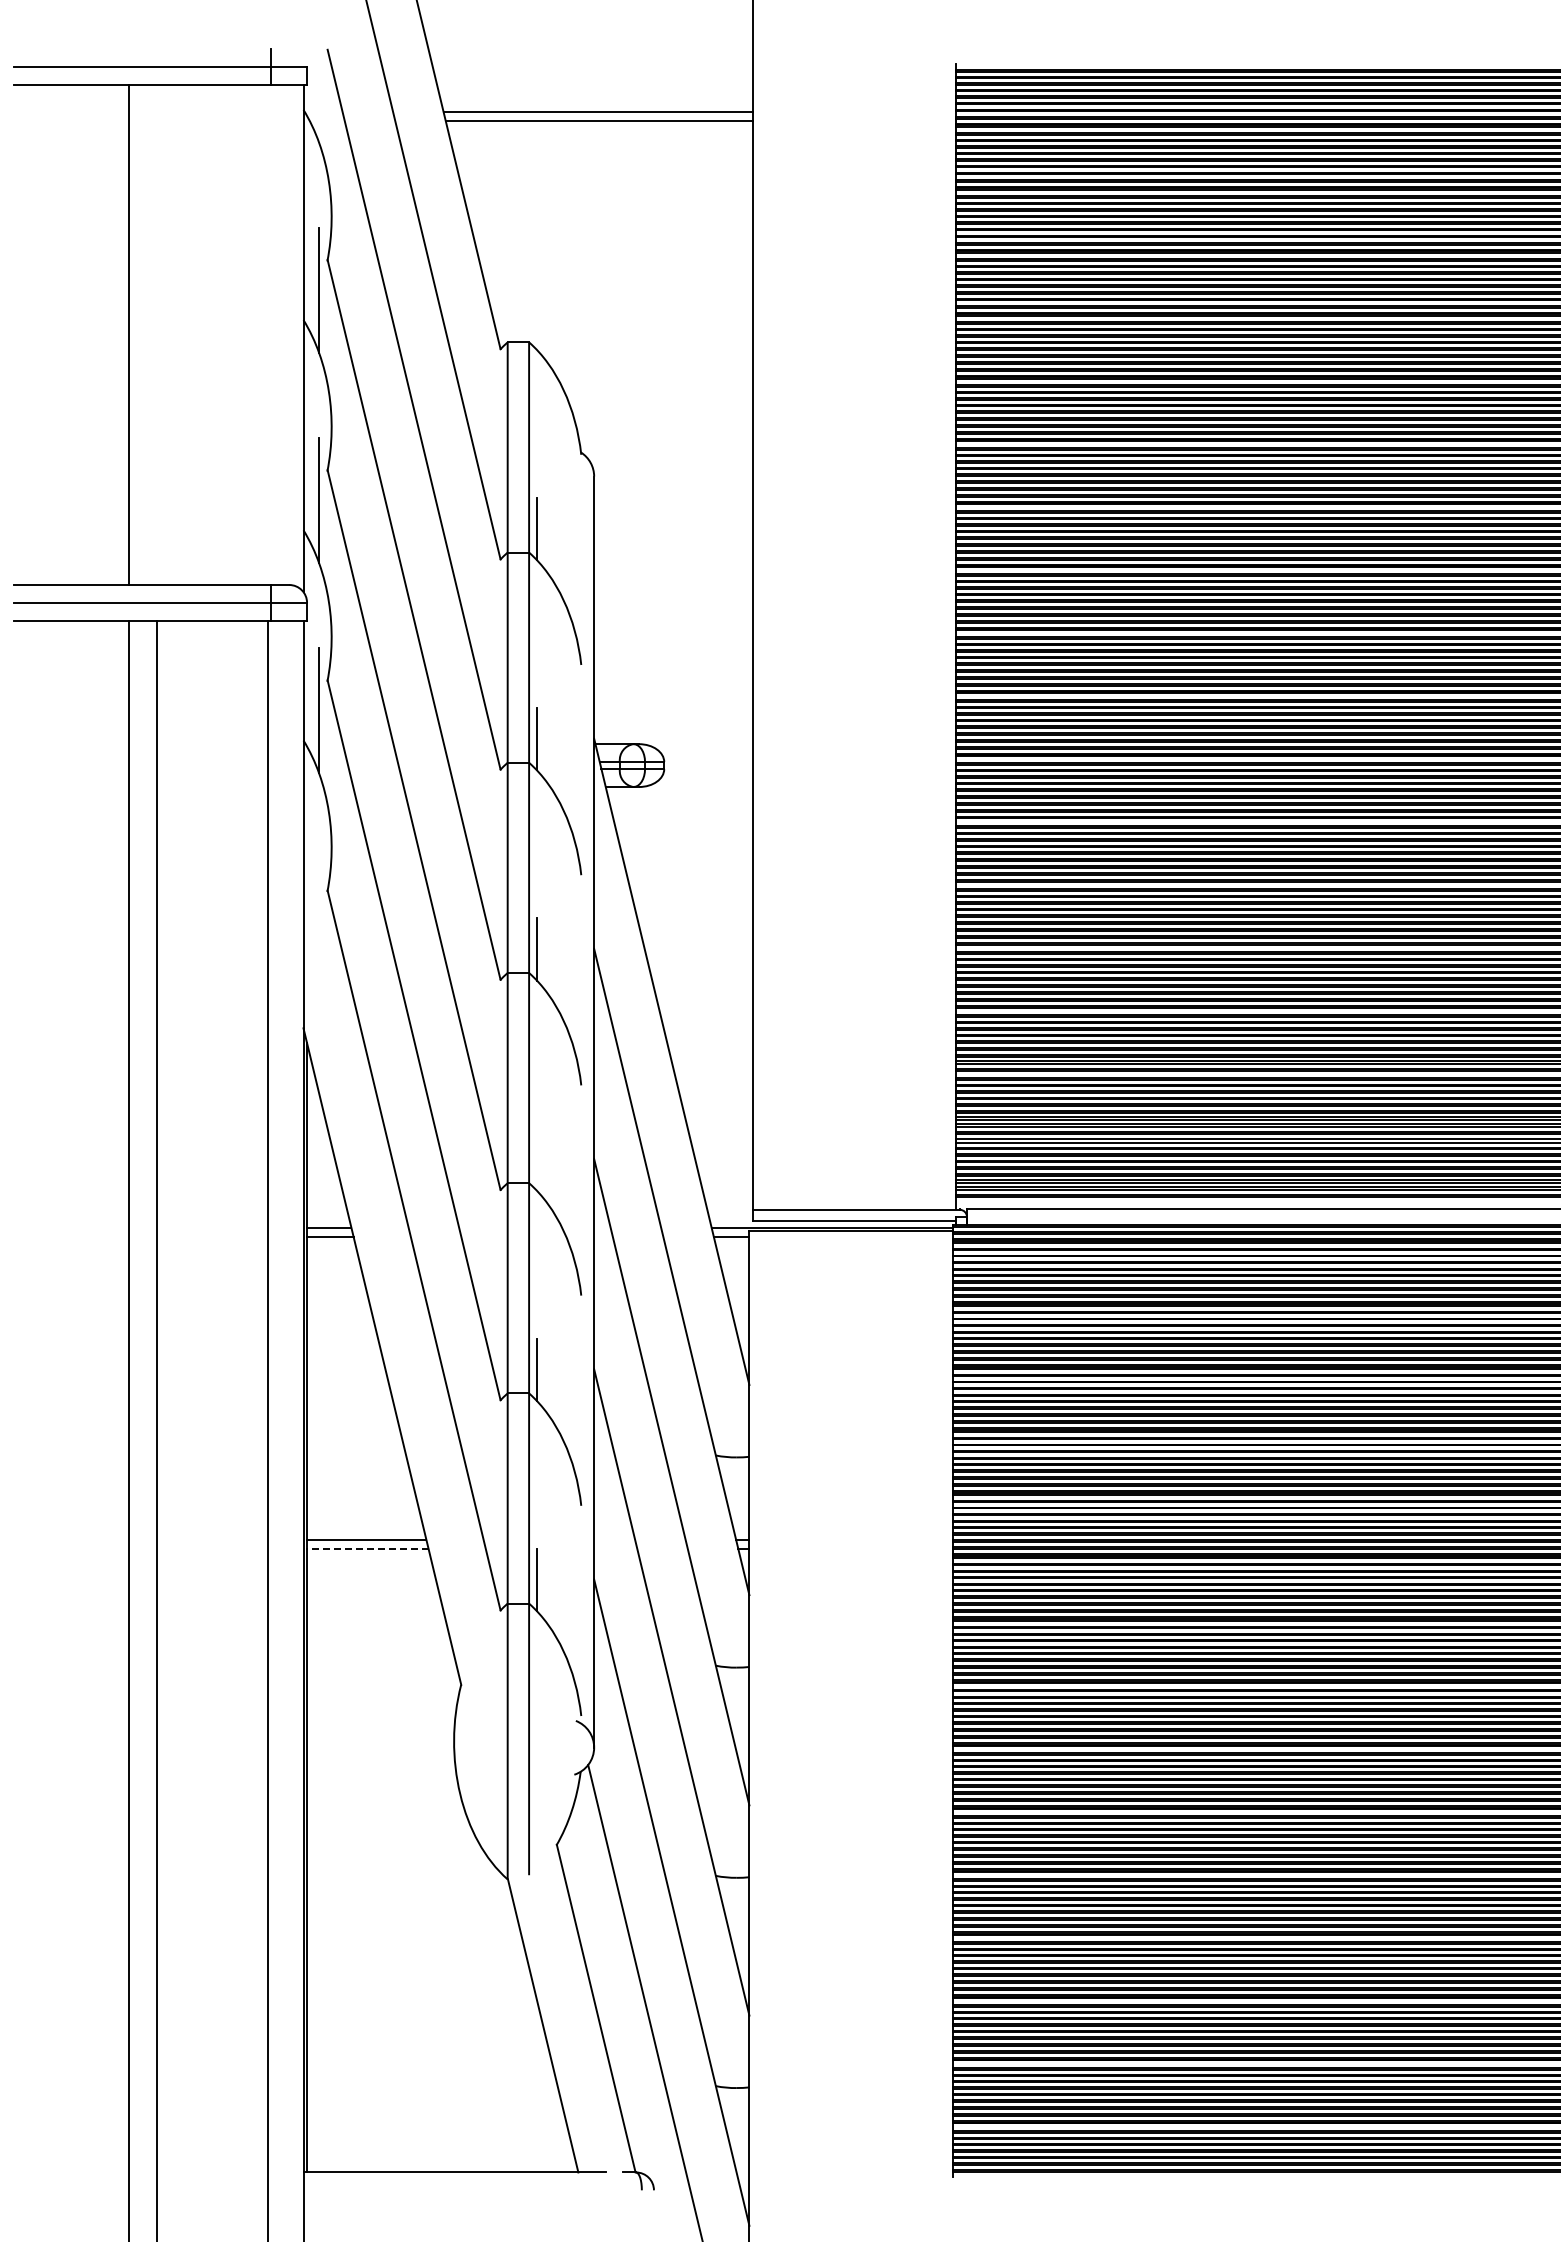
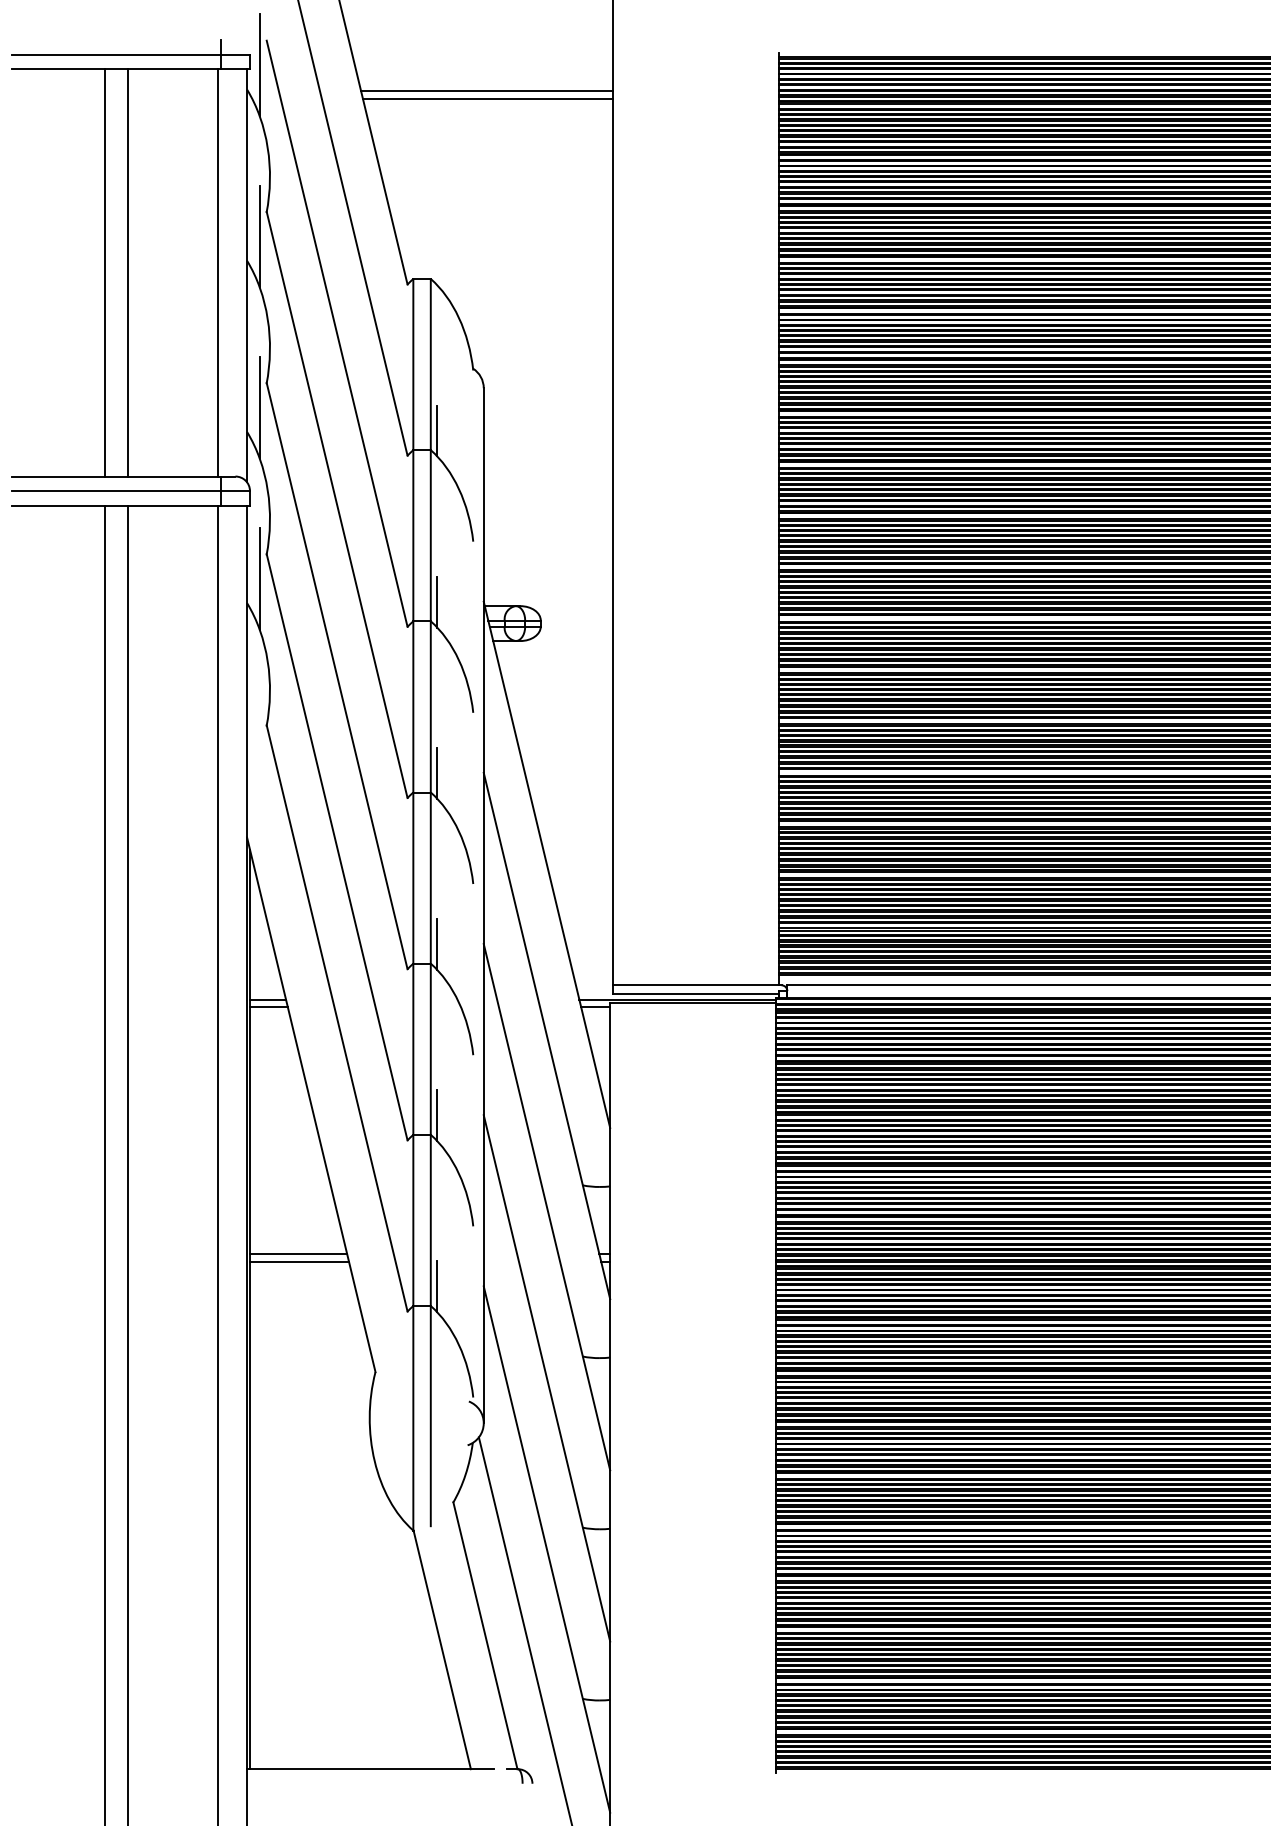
line: (318, 79) -> (259, 64), added
line: (157, 335) -> (128, 273), added
line: (267, 335) -> (217, 273), added
line: (537, 1159) -> (437, 944), added
line: (367, 1549) -> (299, 1261), dashed -> solid

